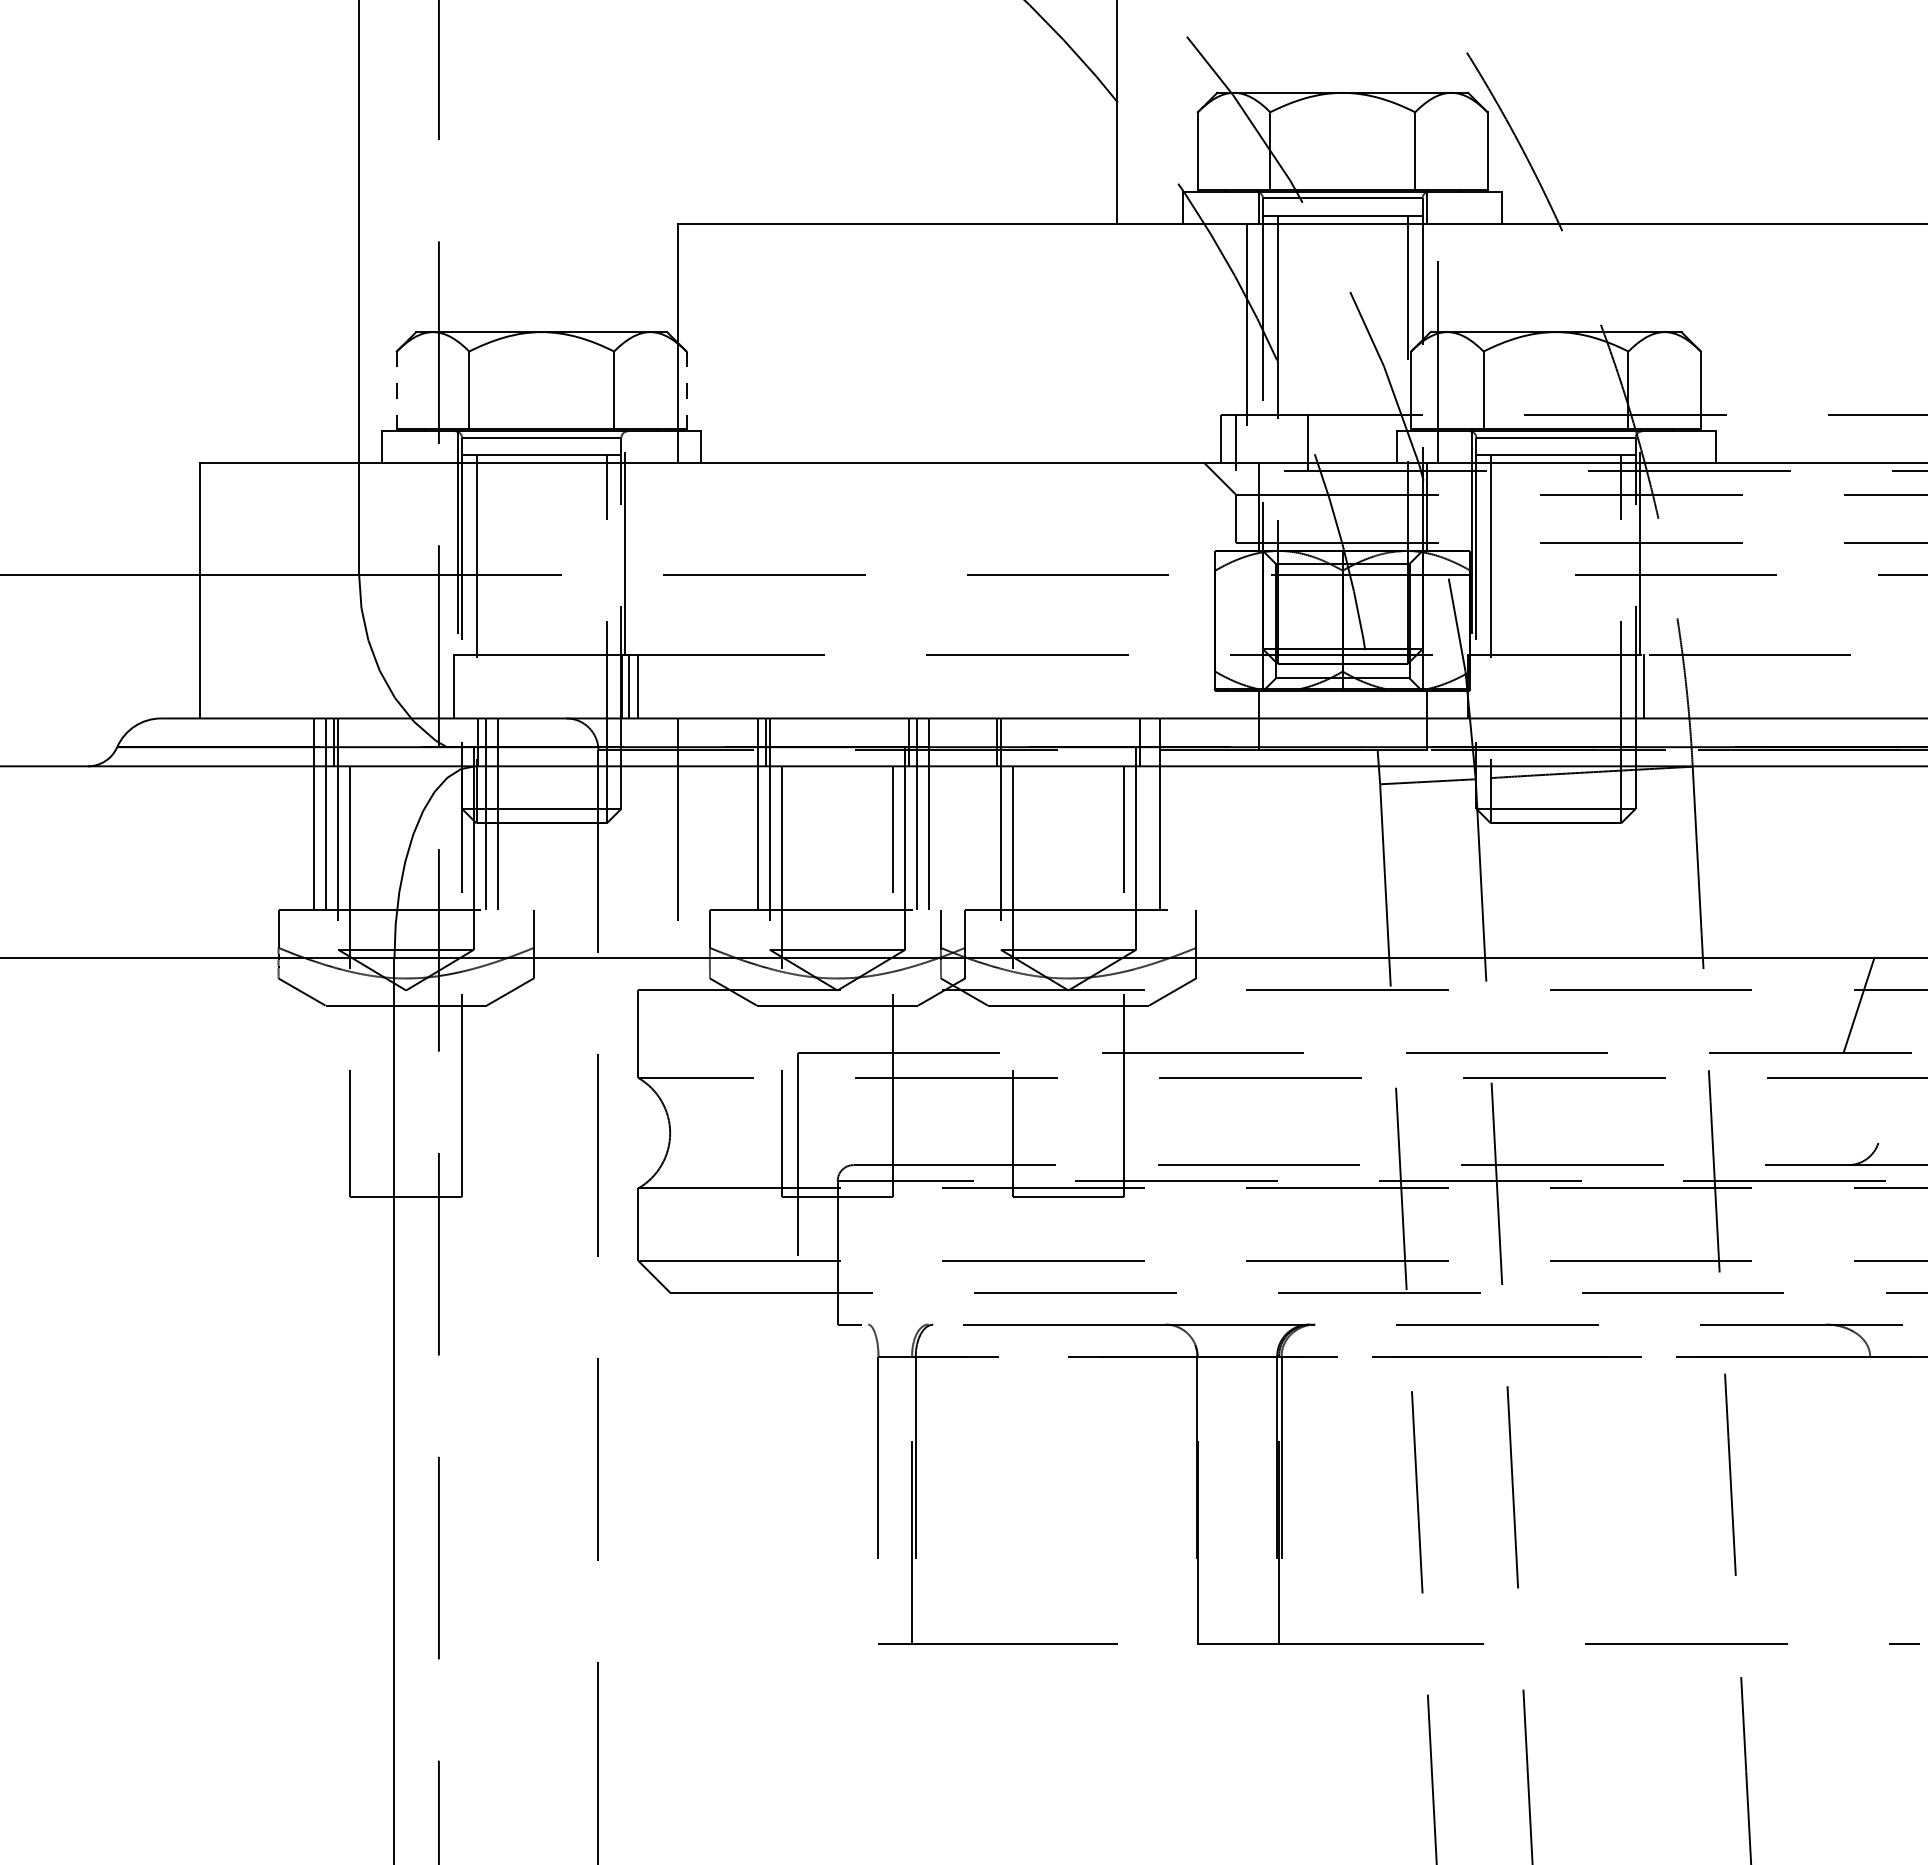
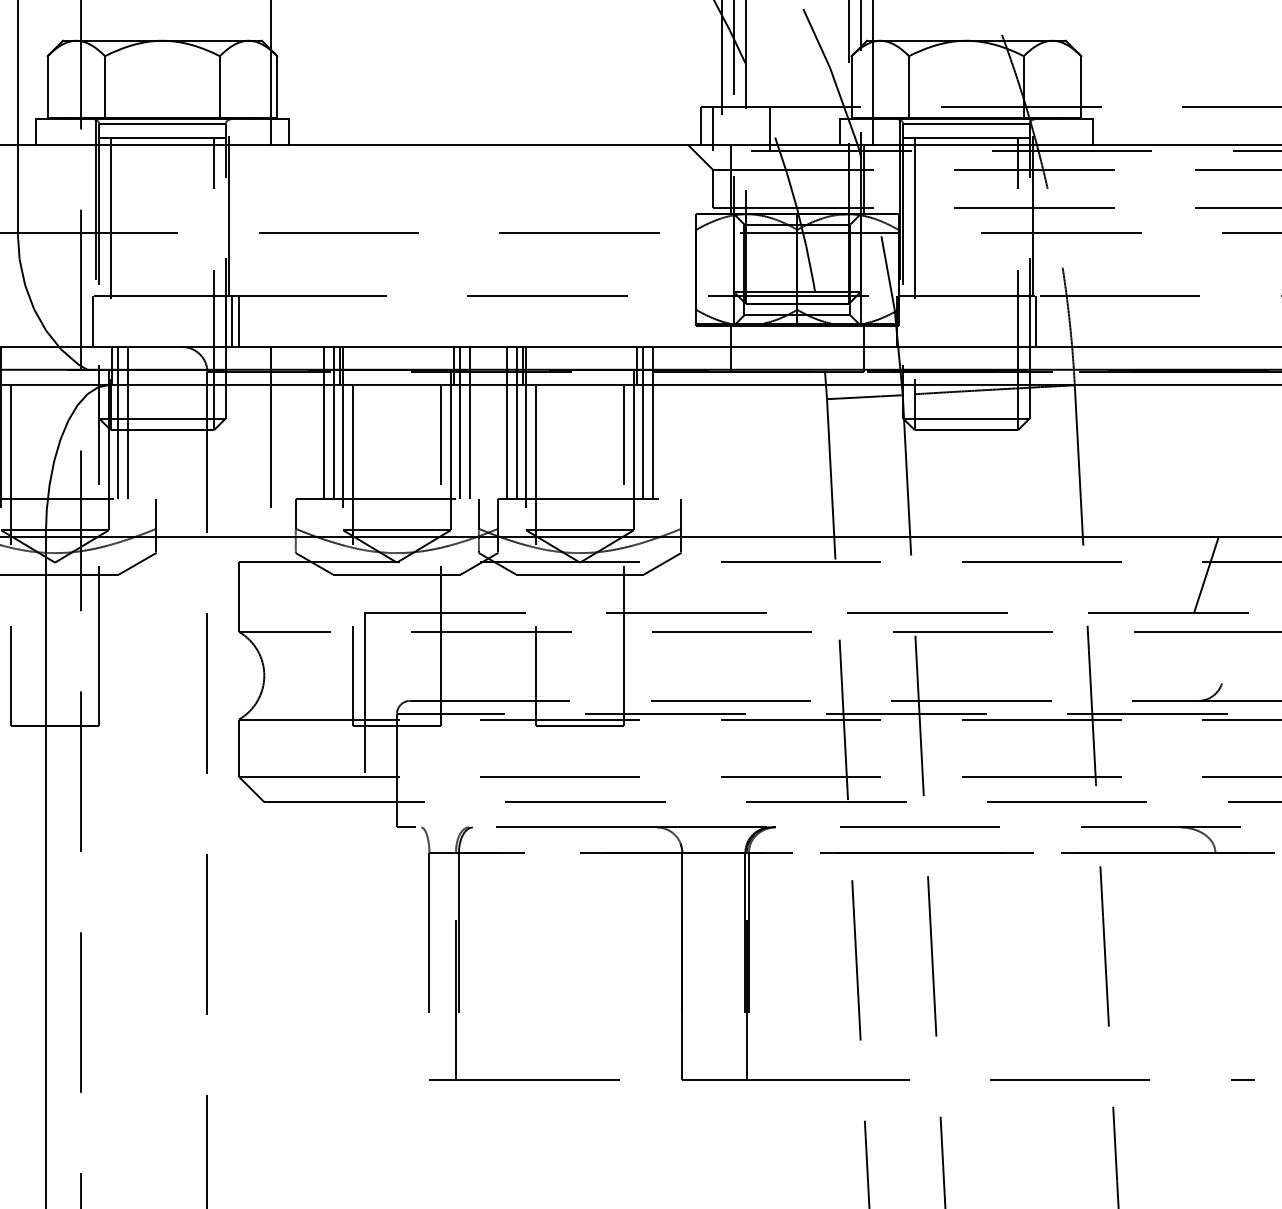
line: (396, 390) -> (47, 87), dashed -> solid
line: (686, 390) -> (277, 87), dashed -> solid
line: (745, 813) -> (324, 422), added
line: (976, 813) -> (507, 422), added
line: (988, 813) -> (516, 422), added
line: (1148, 813) -> (643, 422), added

